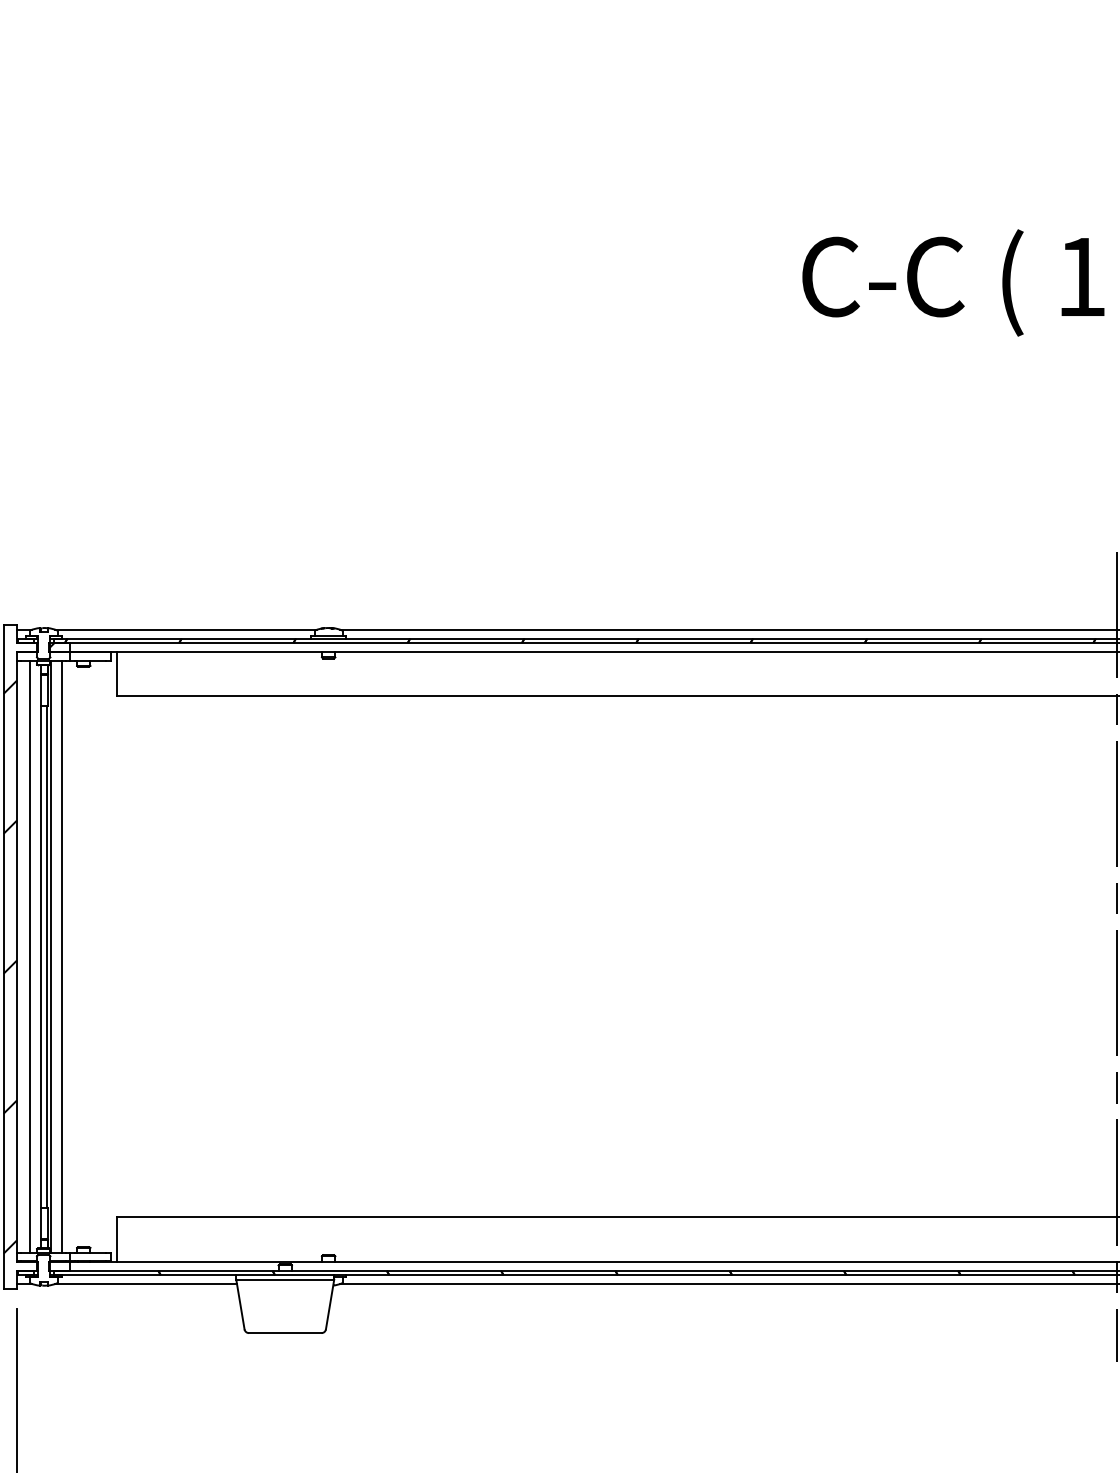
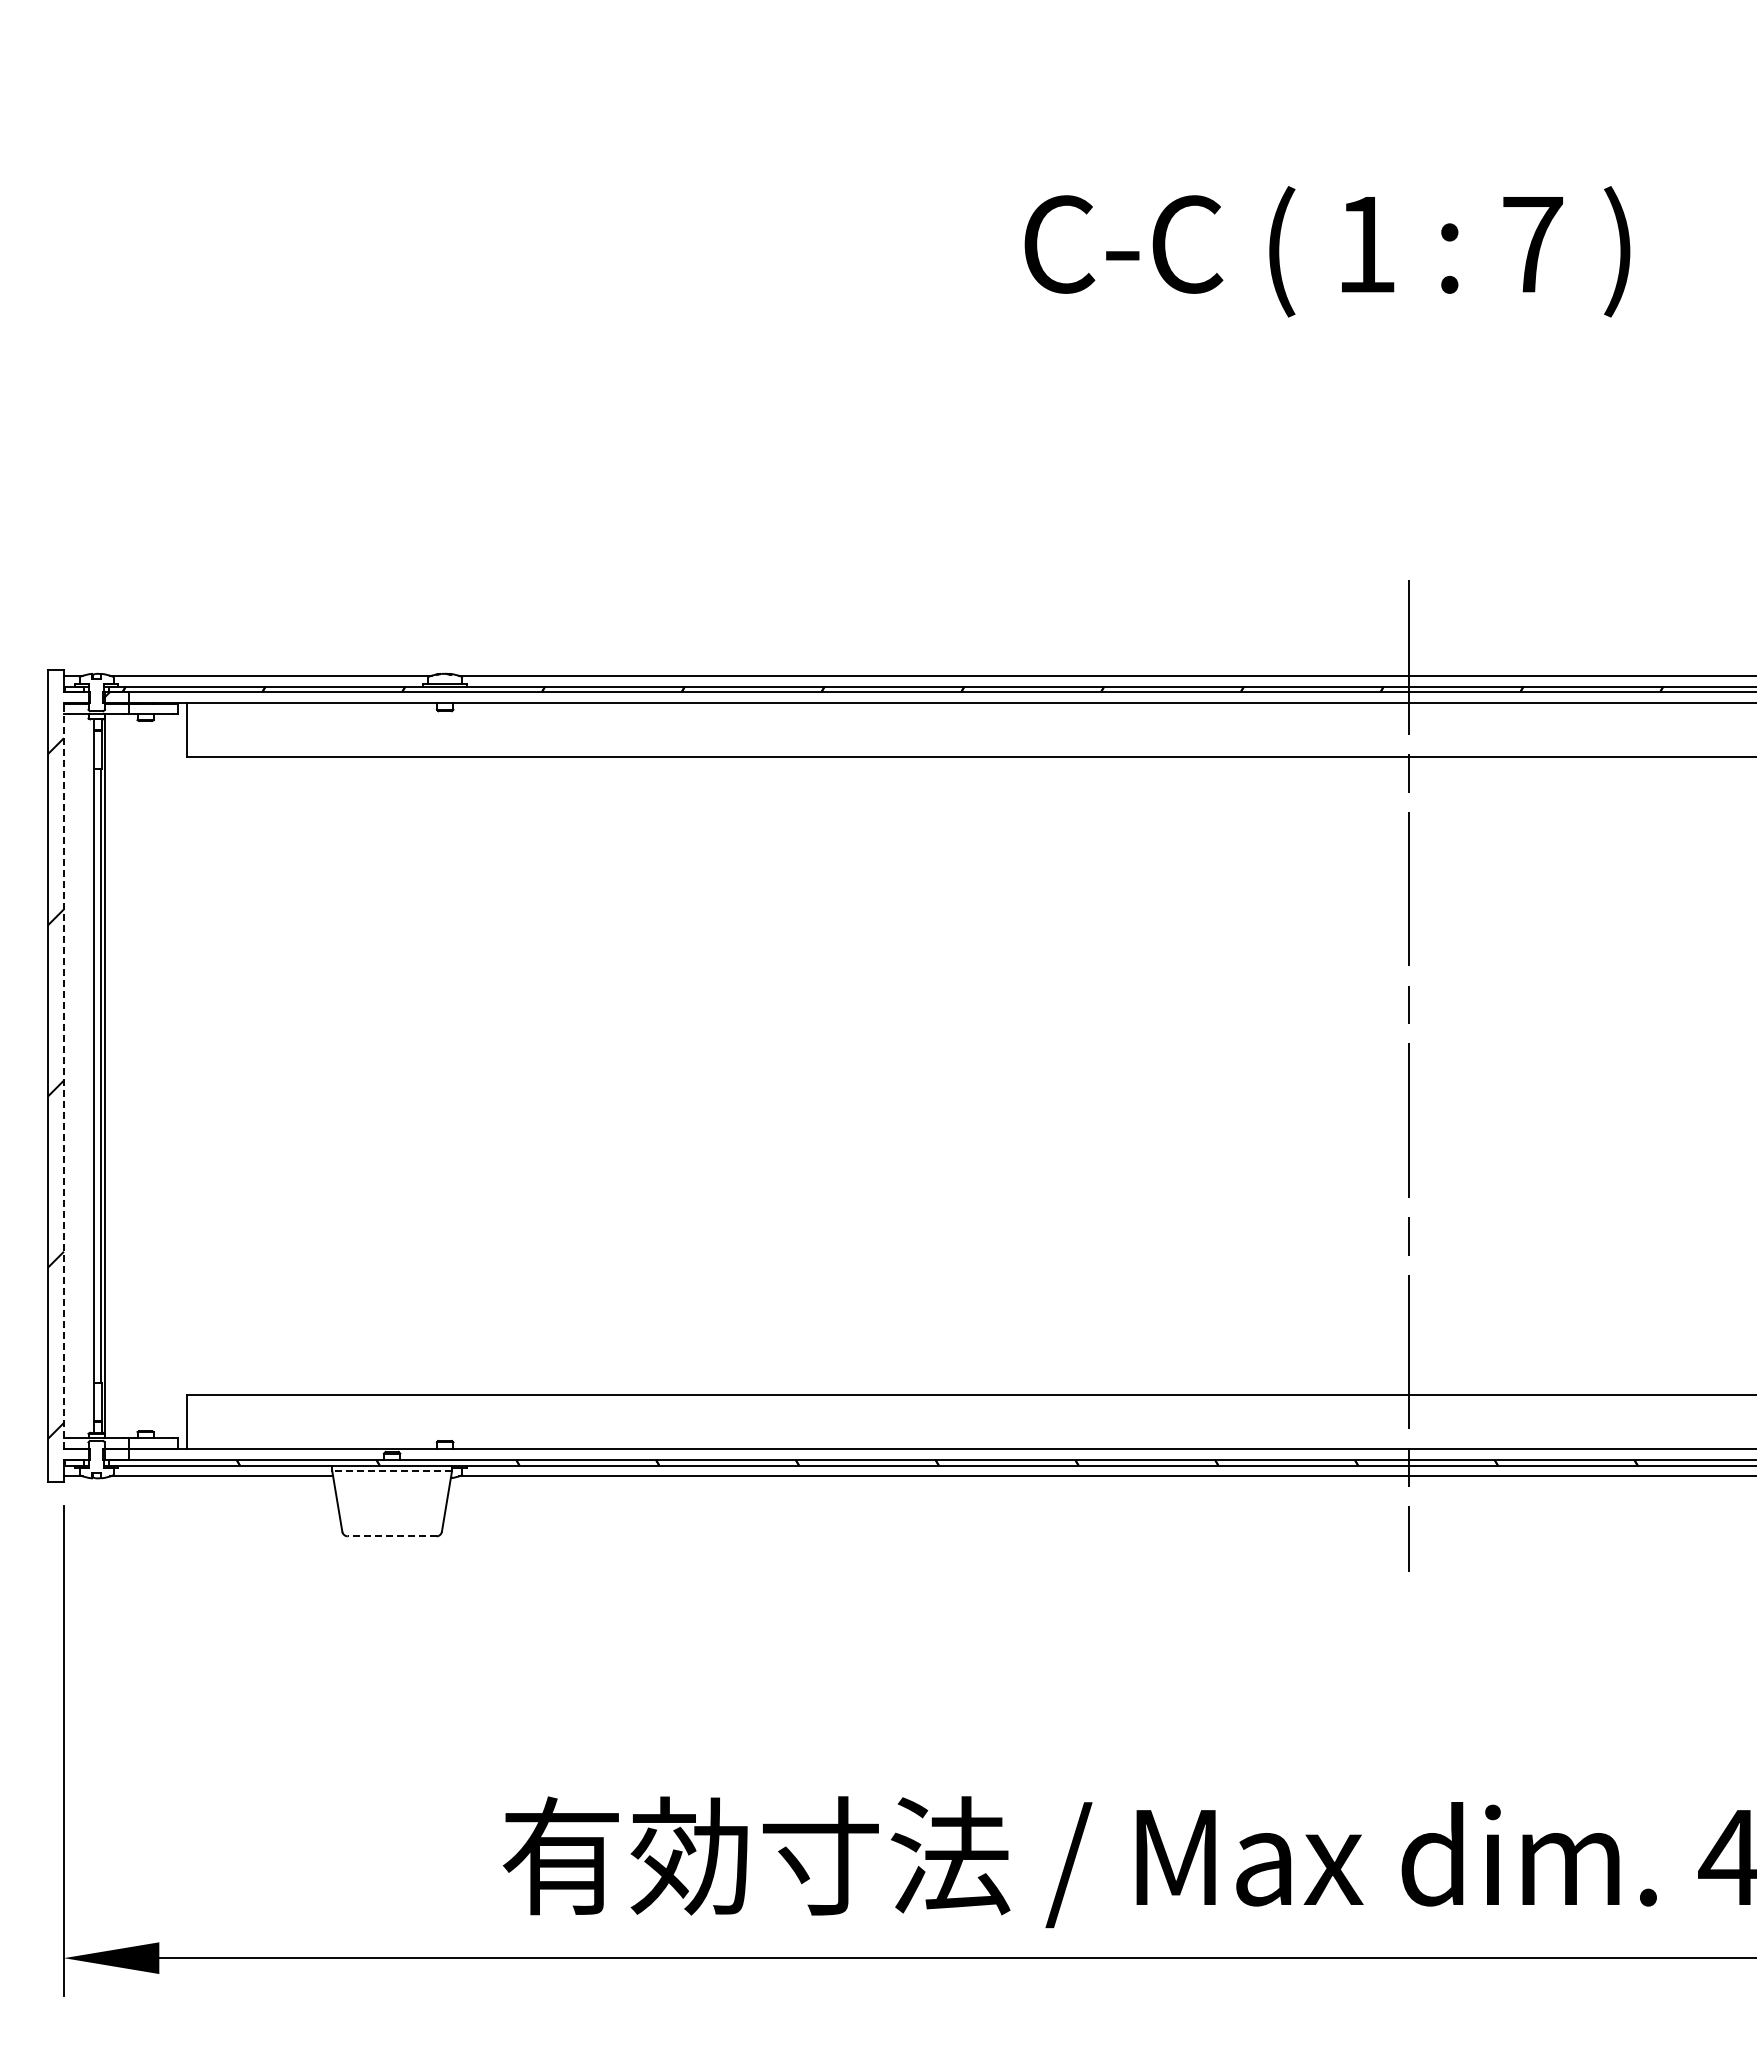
line: (16, 956) -> (63, 1075), solid -> dashed
line: (30, 956) -> (80, 1075), removed
line: (61, 956) -> (118, 1075), removed
line: (285, 1279) -> (392, 1470), solid -> dashed
line: (284, 1333) -> (391, 1536), solid -> dashed

